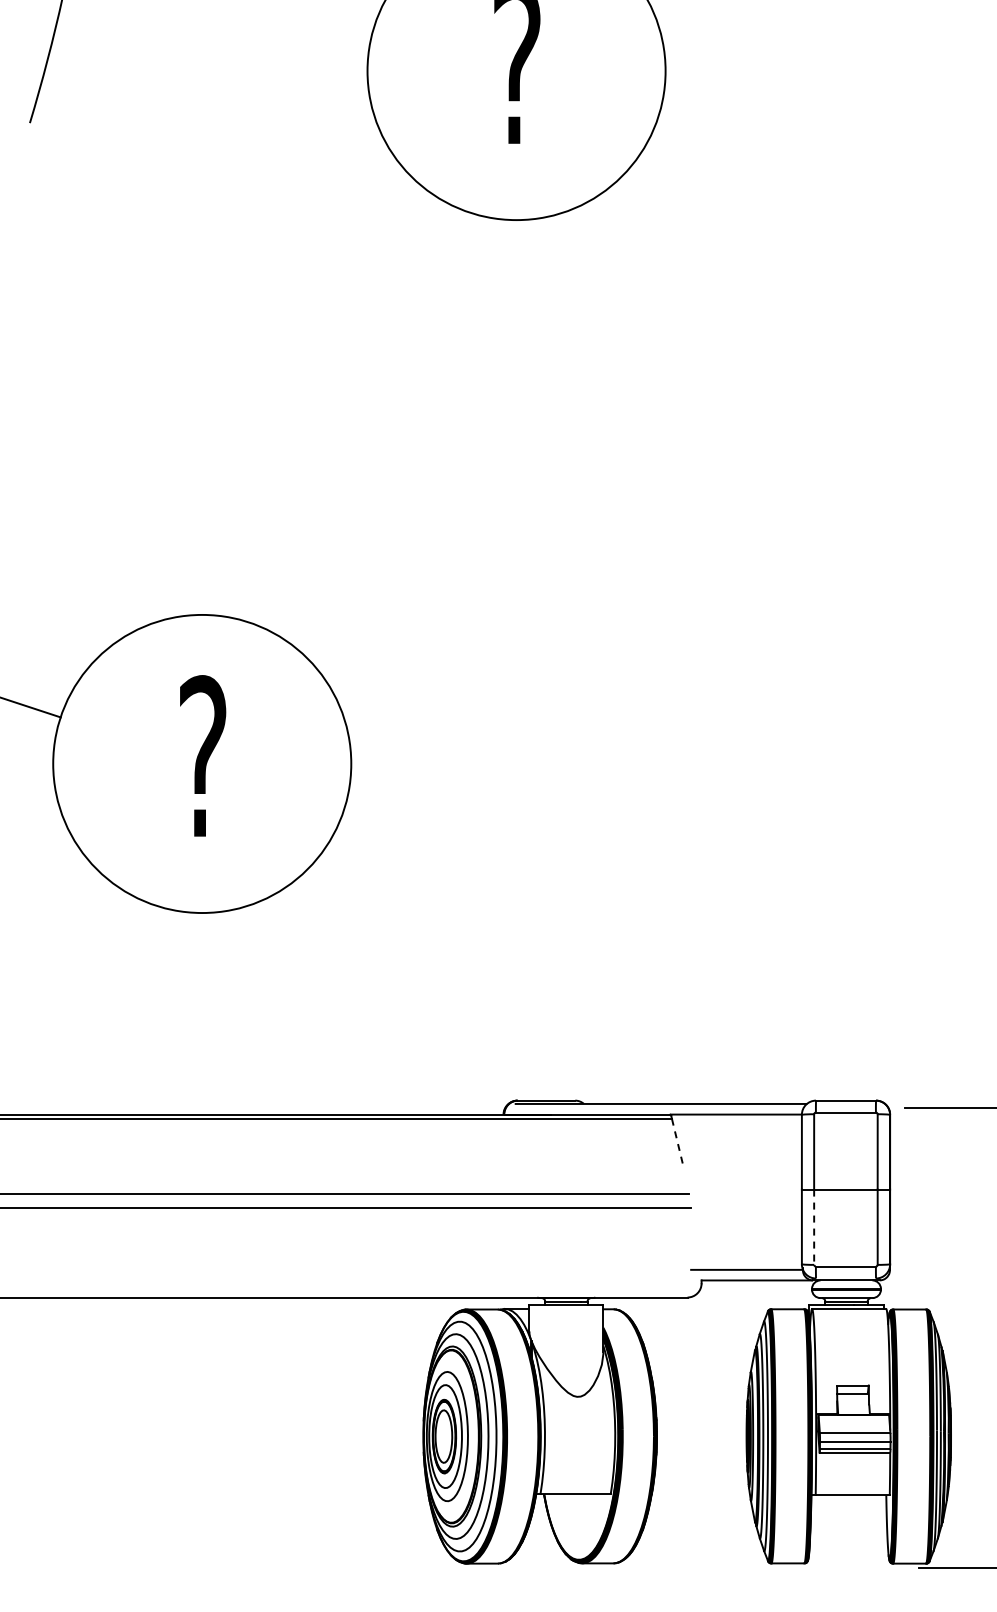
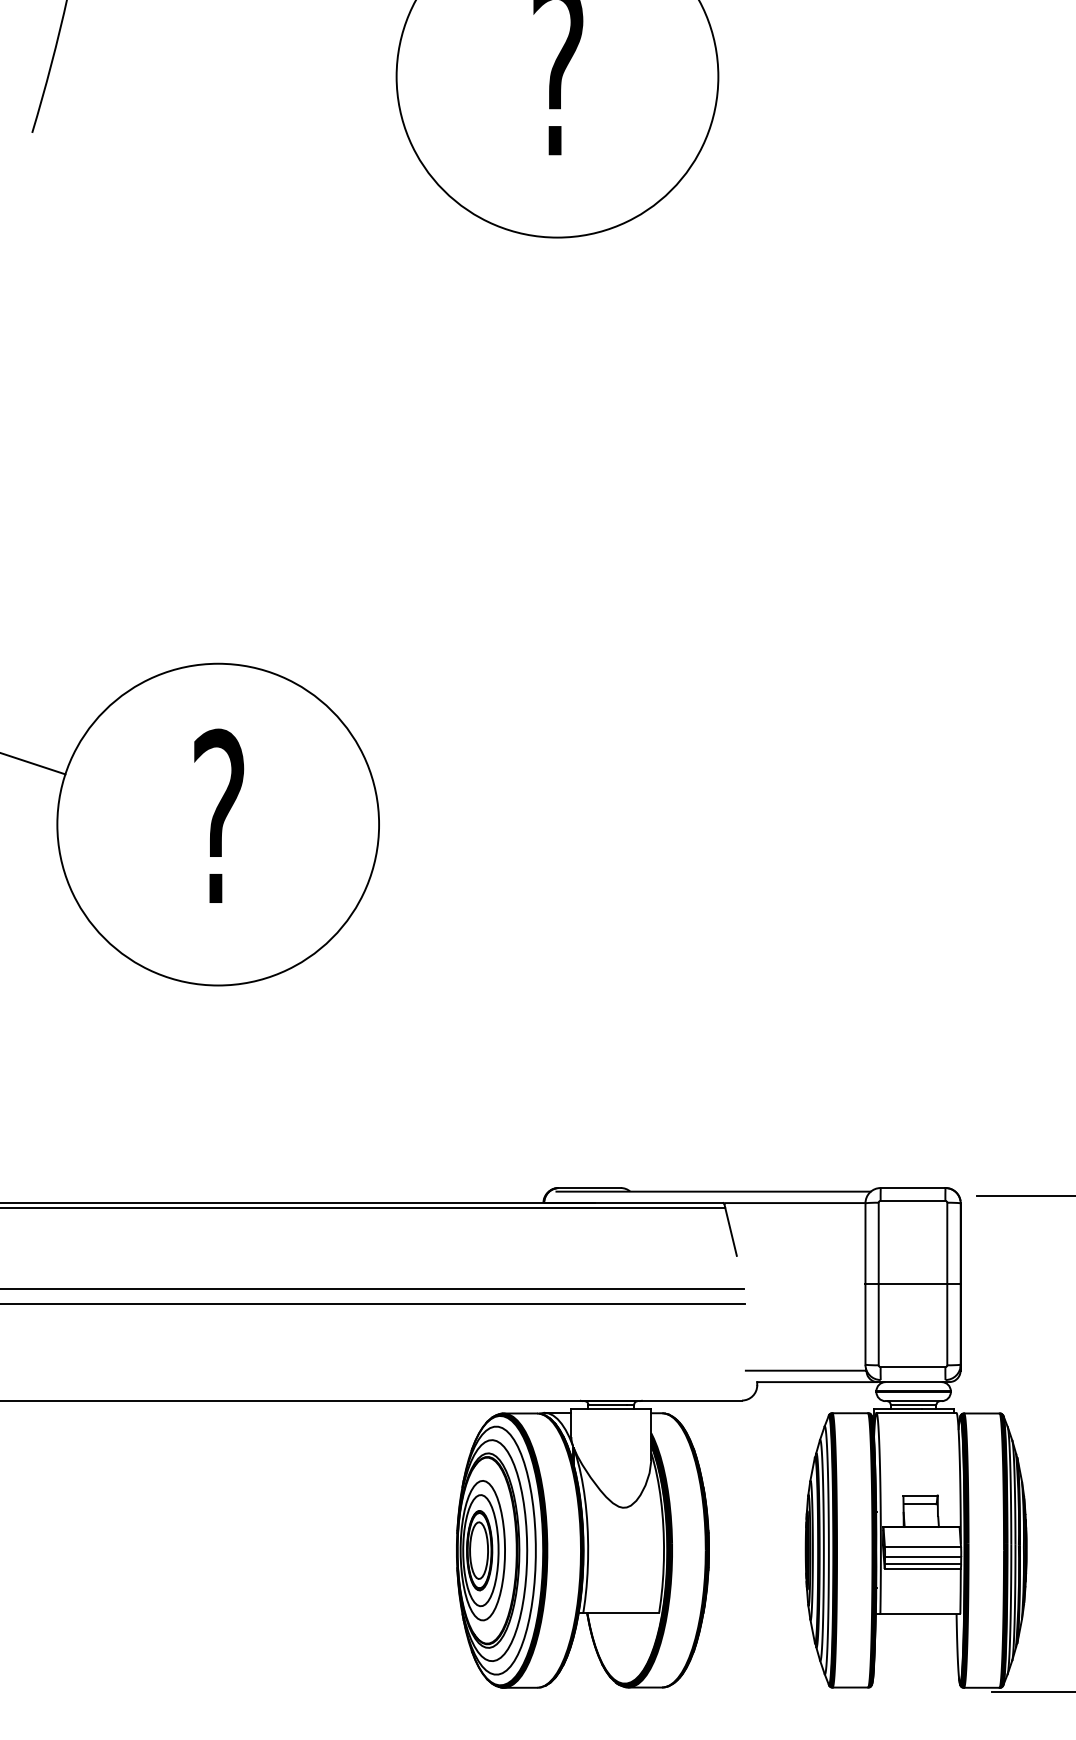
line: (677, 1140) -> (731, 1231), dashed -> solid
line: (814, 1227) -> (879, 1324), dashed -> solid

